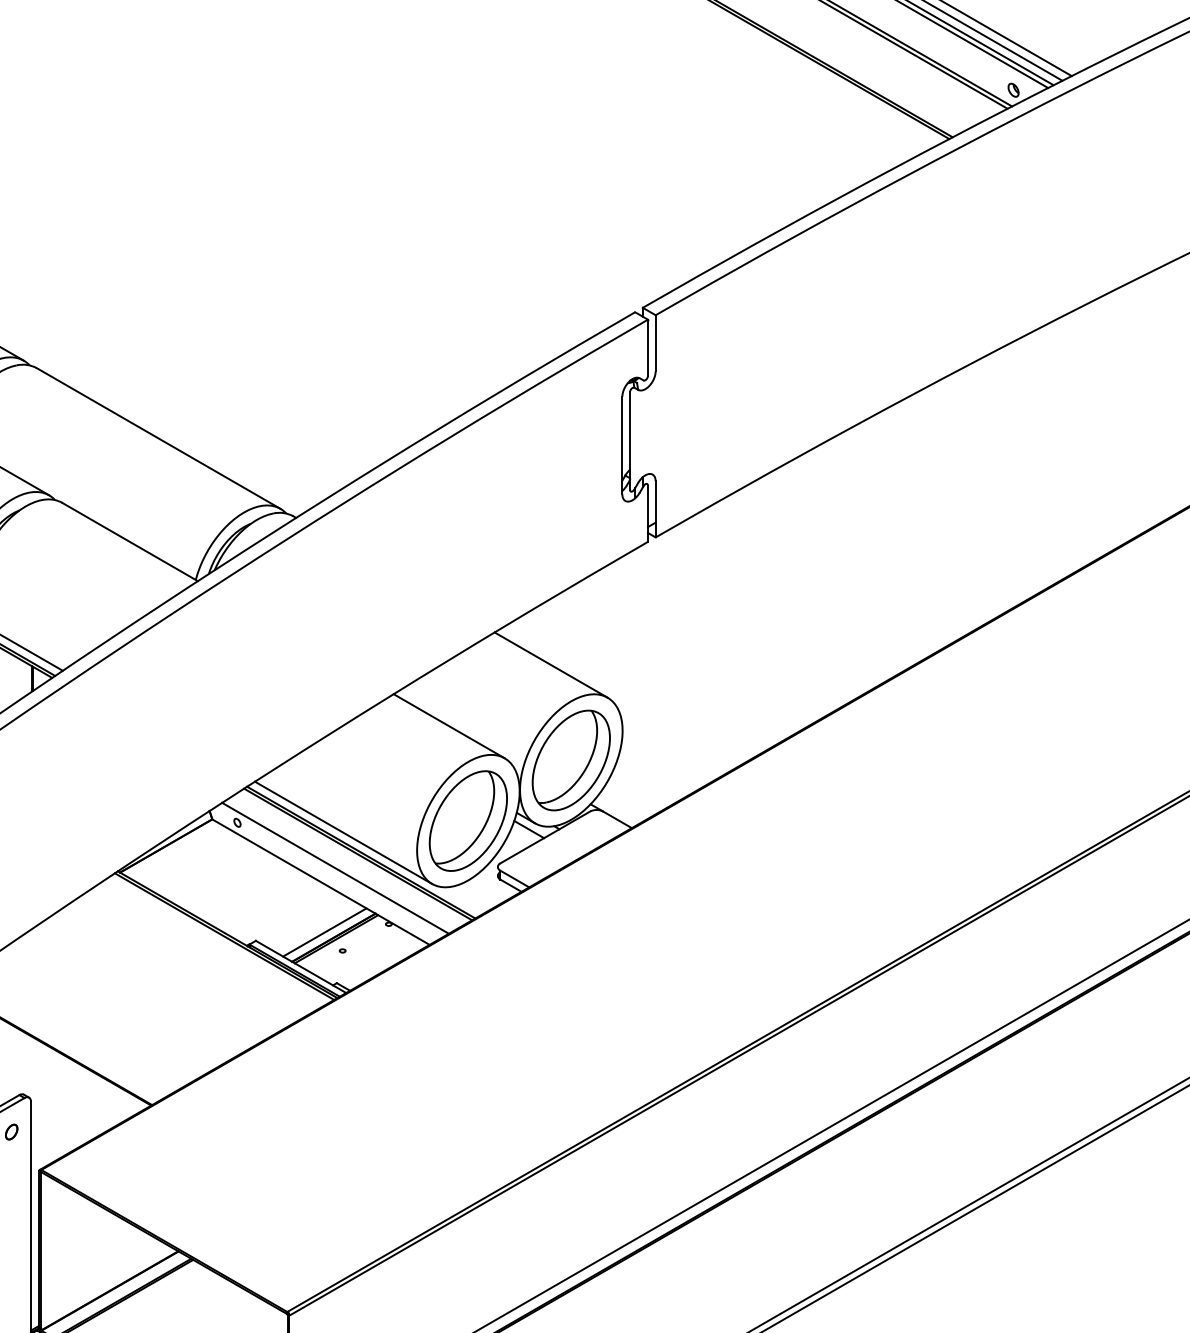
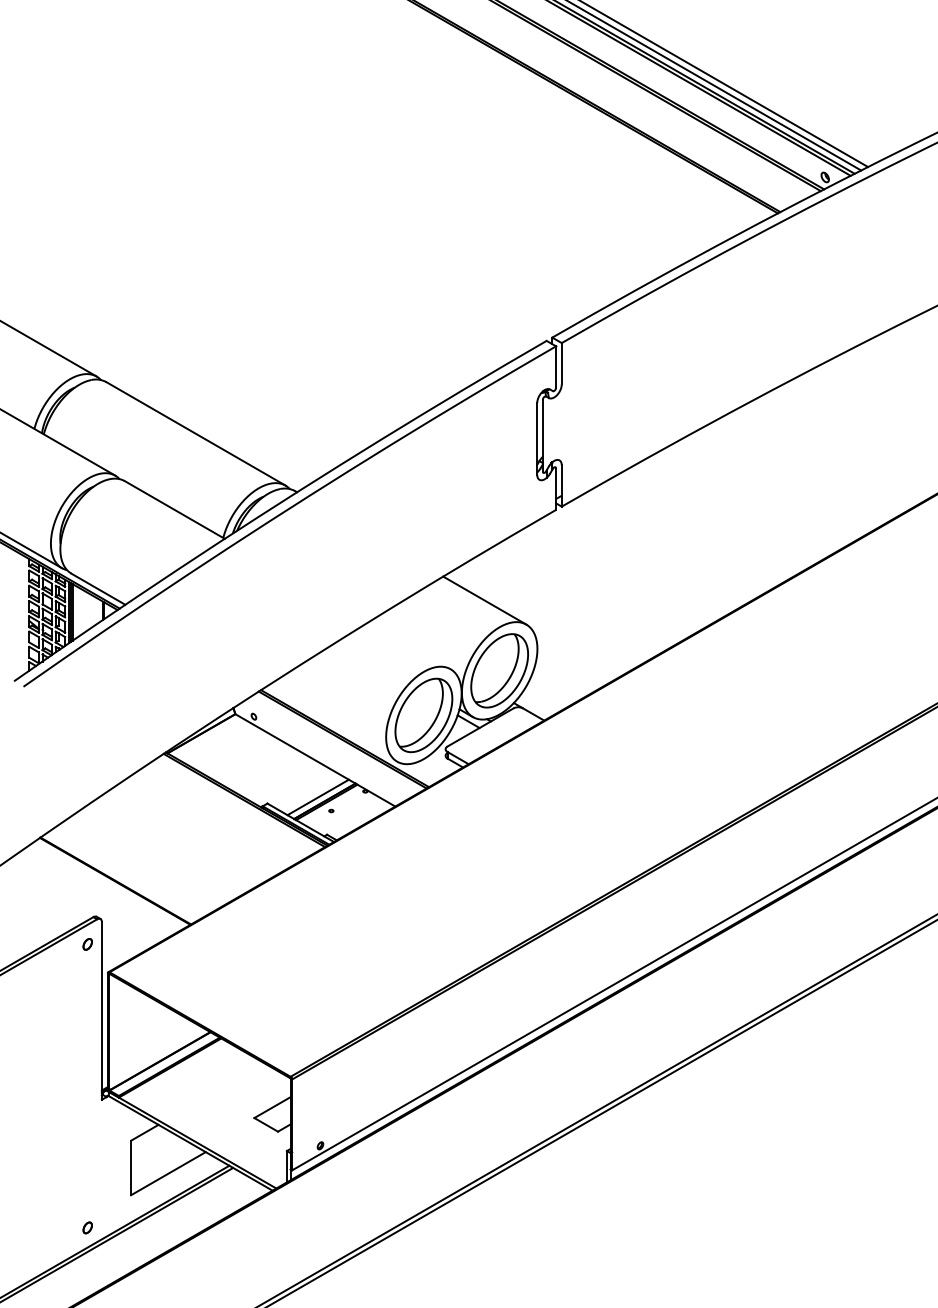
line: (448, 726) -> (409, 645), removed
line: (342, 832) -> (331, 723), removed
line: (334, 868) -> (325, 750), removed

